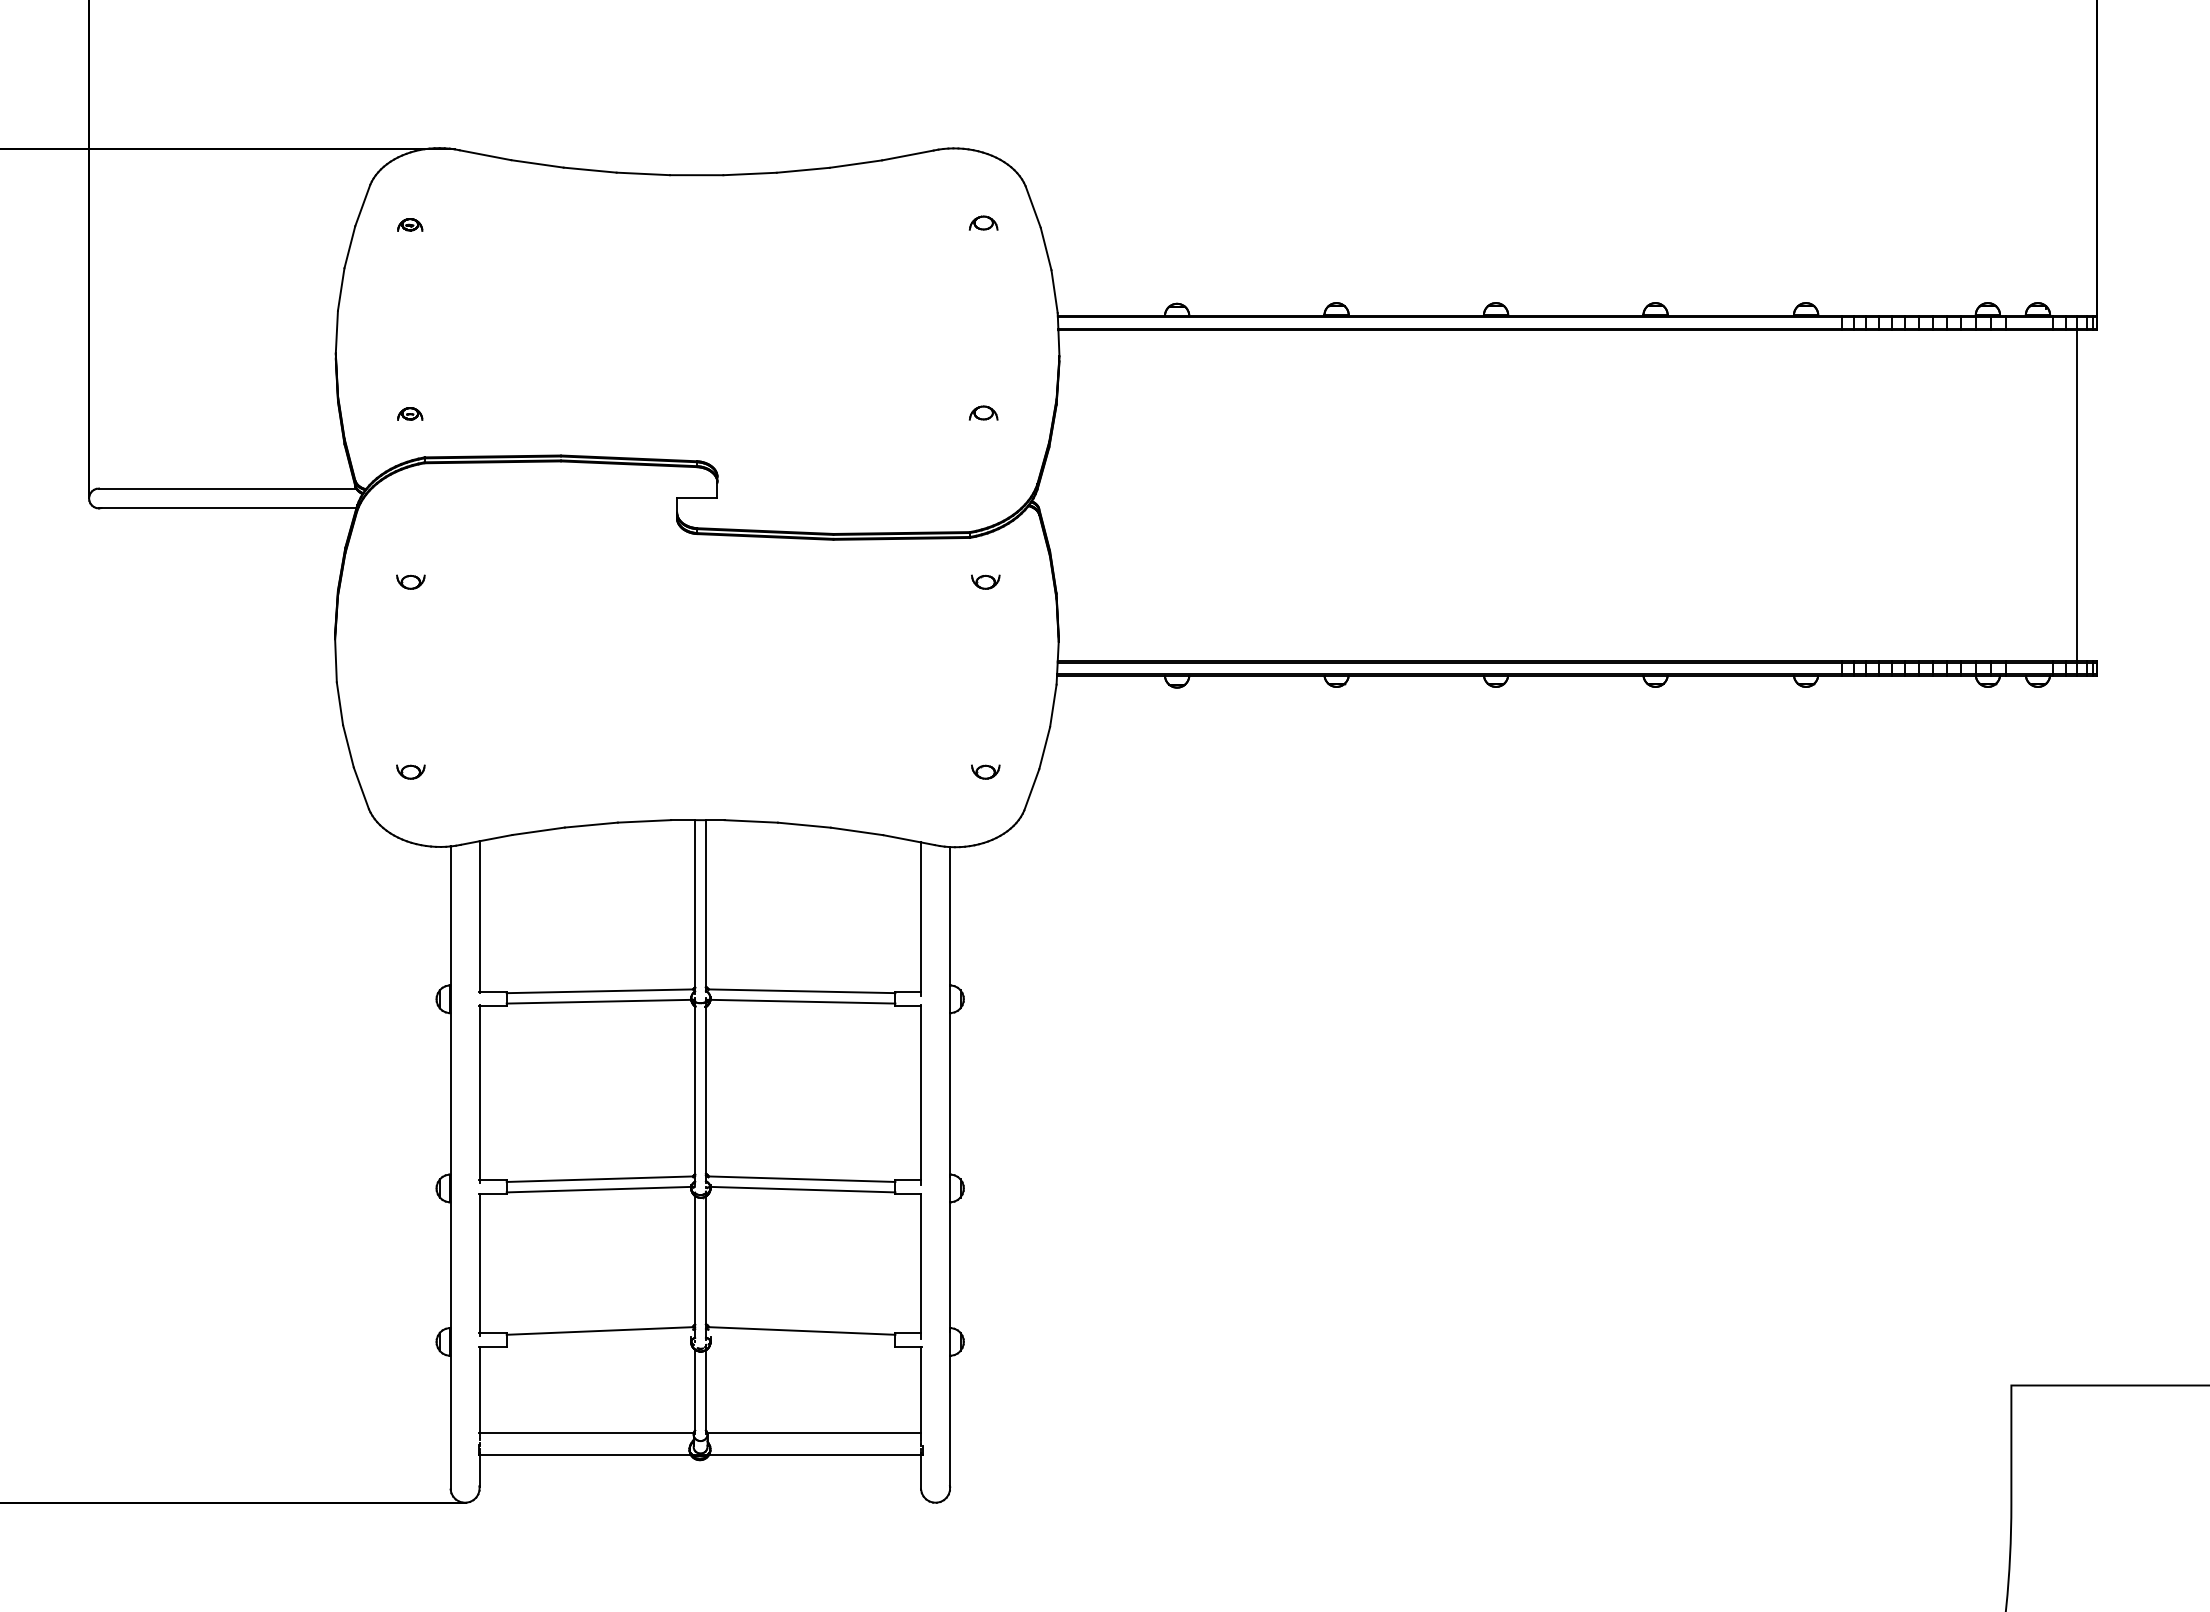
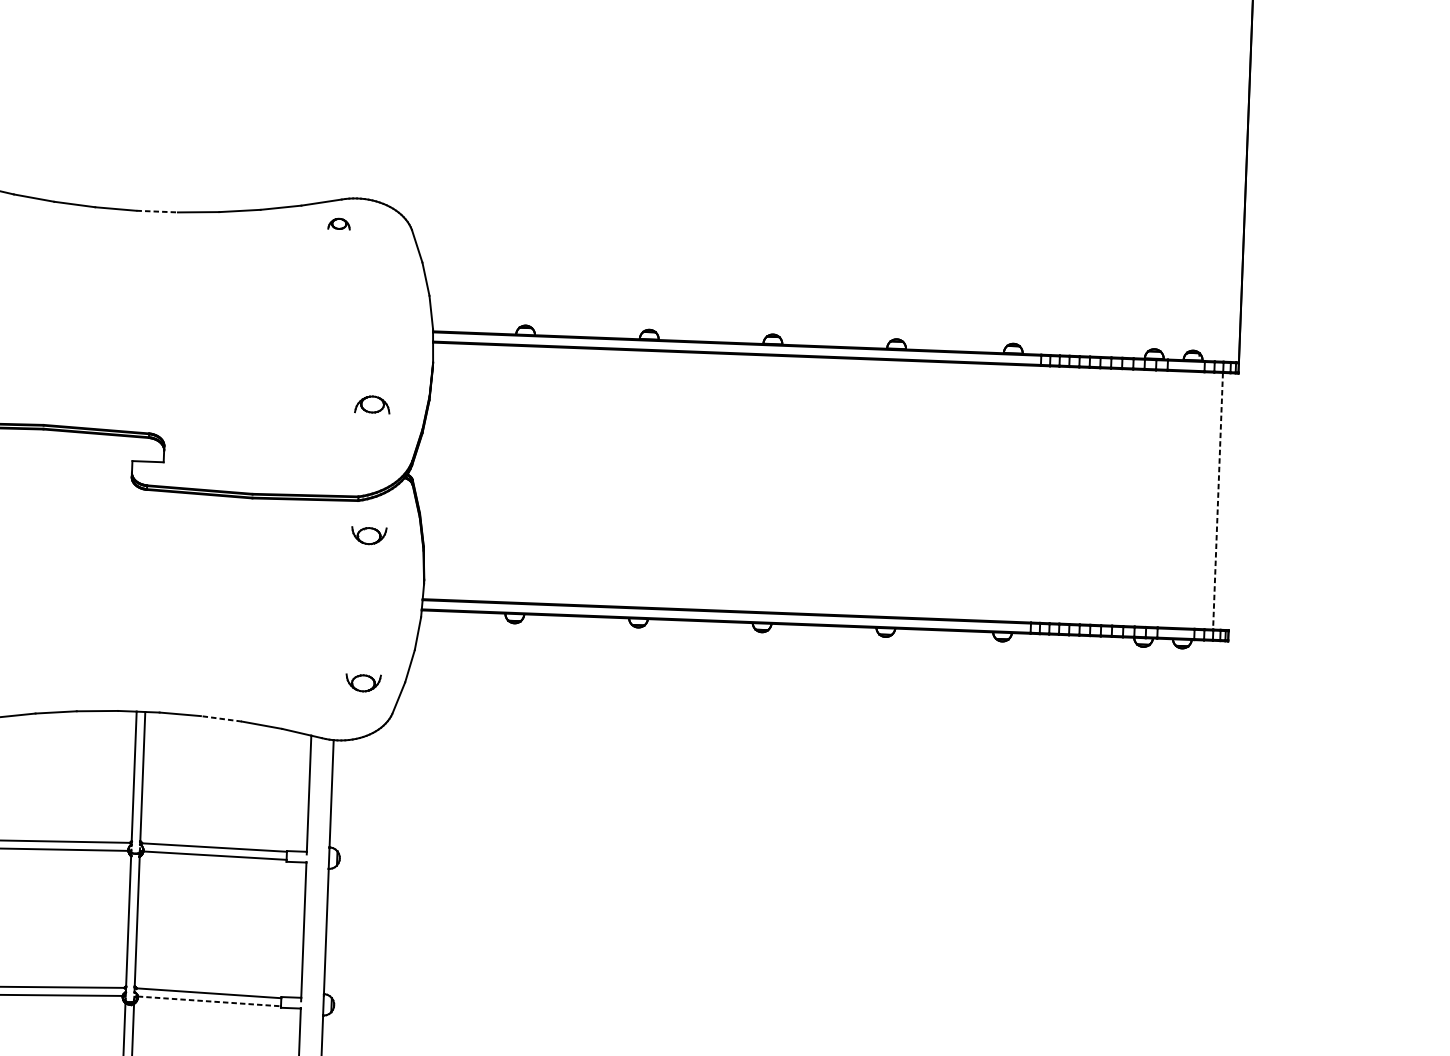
line: (696, 175) -> (157, 211), solid -> dashed
part: (983, 222) -> (339, 223), moved
part: (983, 412) -> (372, 404), size x1.6
line: (2077, 496) -> (1218, 501), solid -> dashed
part: (985, 581) -> (369, 535), size x1.6
part: (985, 771) -> (363, 682), size x1.6
line: (804, 825) -> (221, 719), solid -> dashed
line: (802, 1189) -> (209, 1001), solid -> dashed

